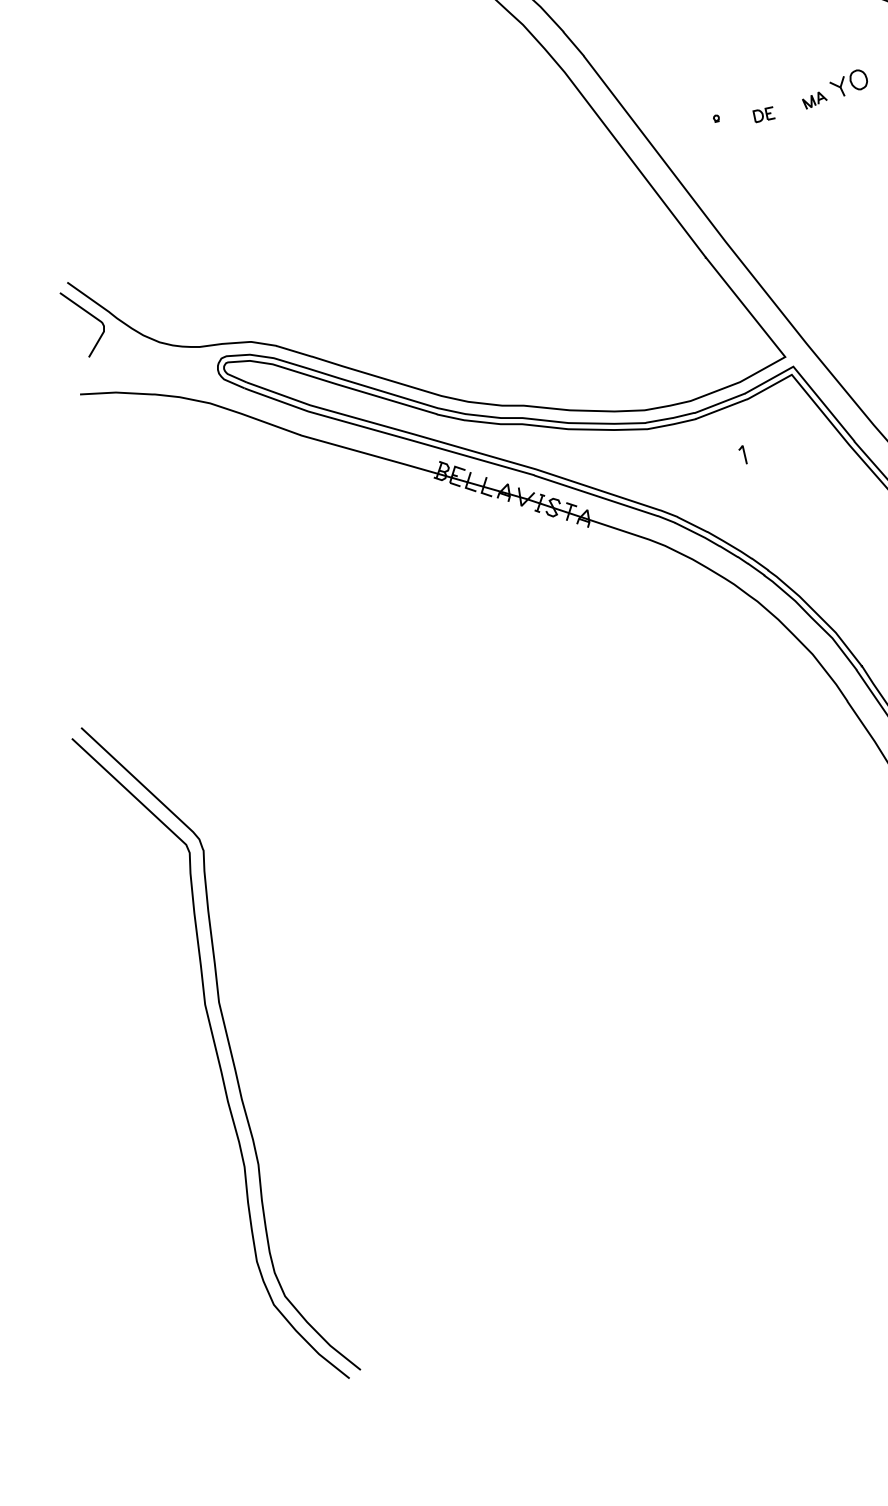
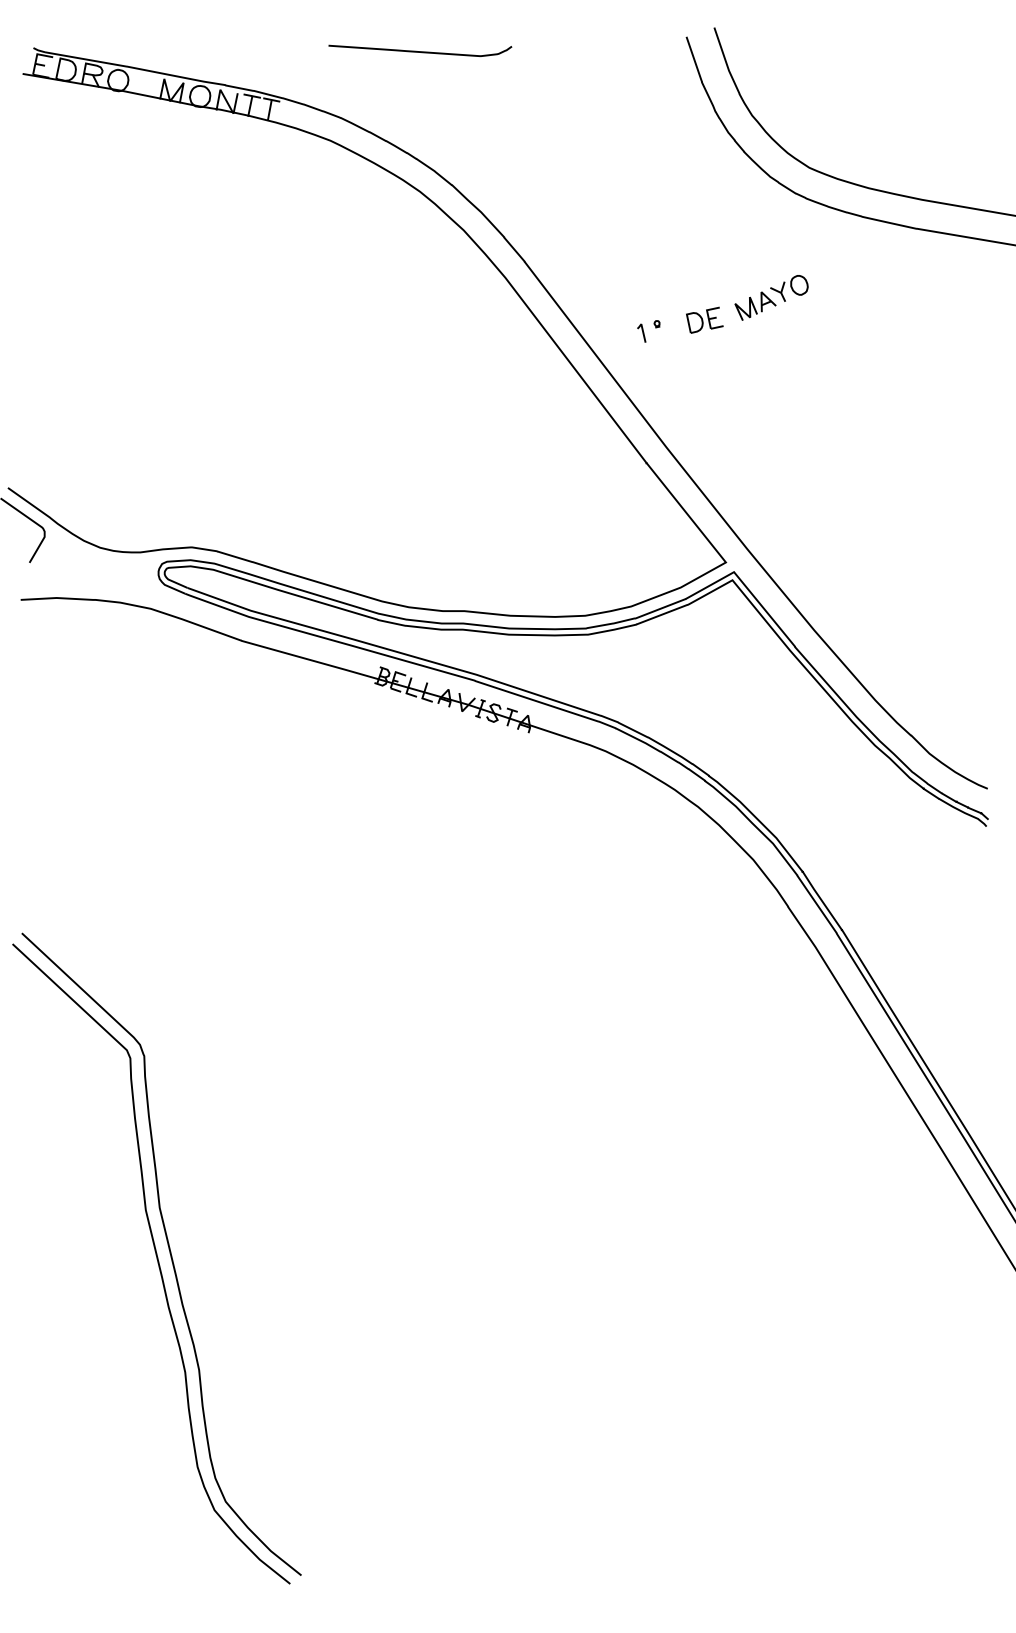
part: (814, 100) -> (755, 305), size x1.67
part: (763, 114) -> (704, 319), size x1.67
line: (743, 454) -> (642, 332), moved

